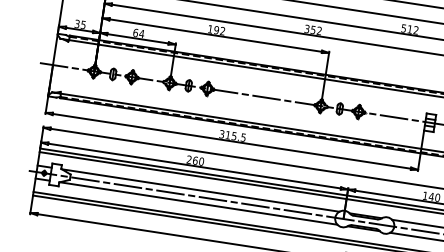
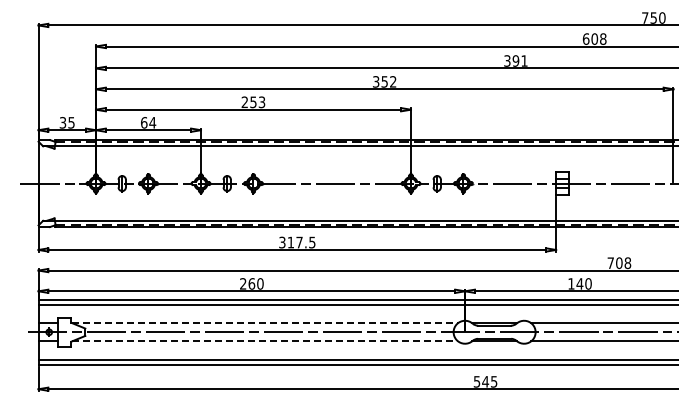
text: (409, 29) -> (515, 60), 512 -> 391
text: (216, 30) -> (253, 102), 192 -> 253
text: (234, 136) -> (299, 242), 315.5 -> 317.5
line: (200, 190) -> (265, 323), solid -> dashed
line: (198, 203) -> (265, 341), solid -> dashed

